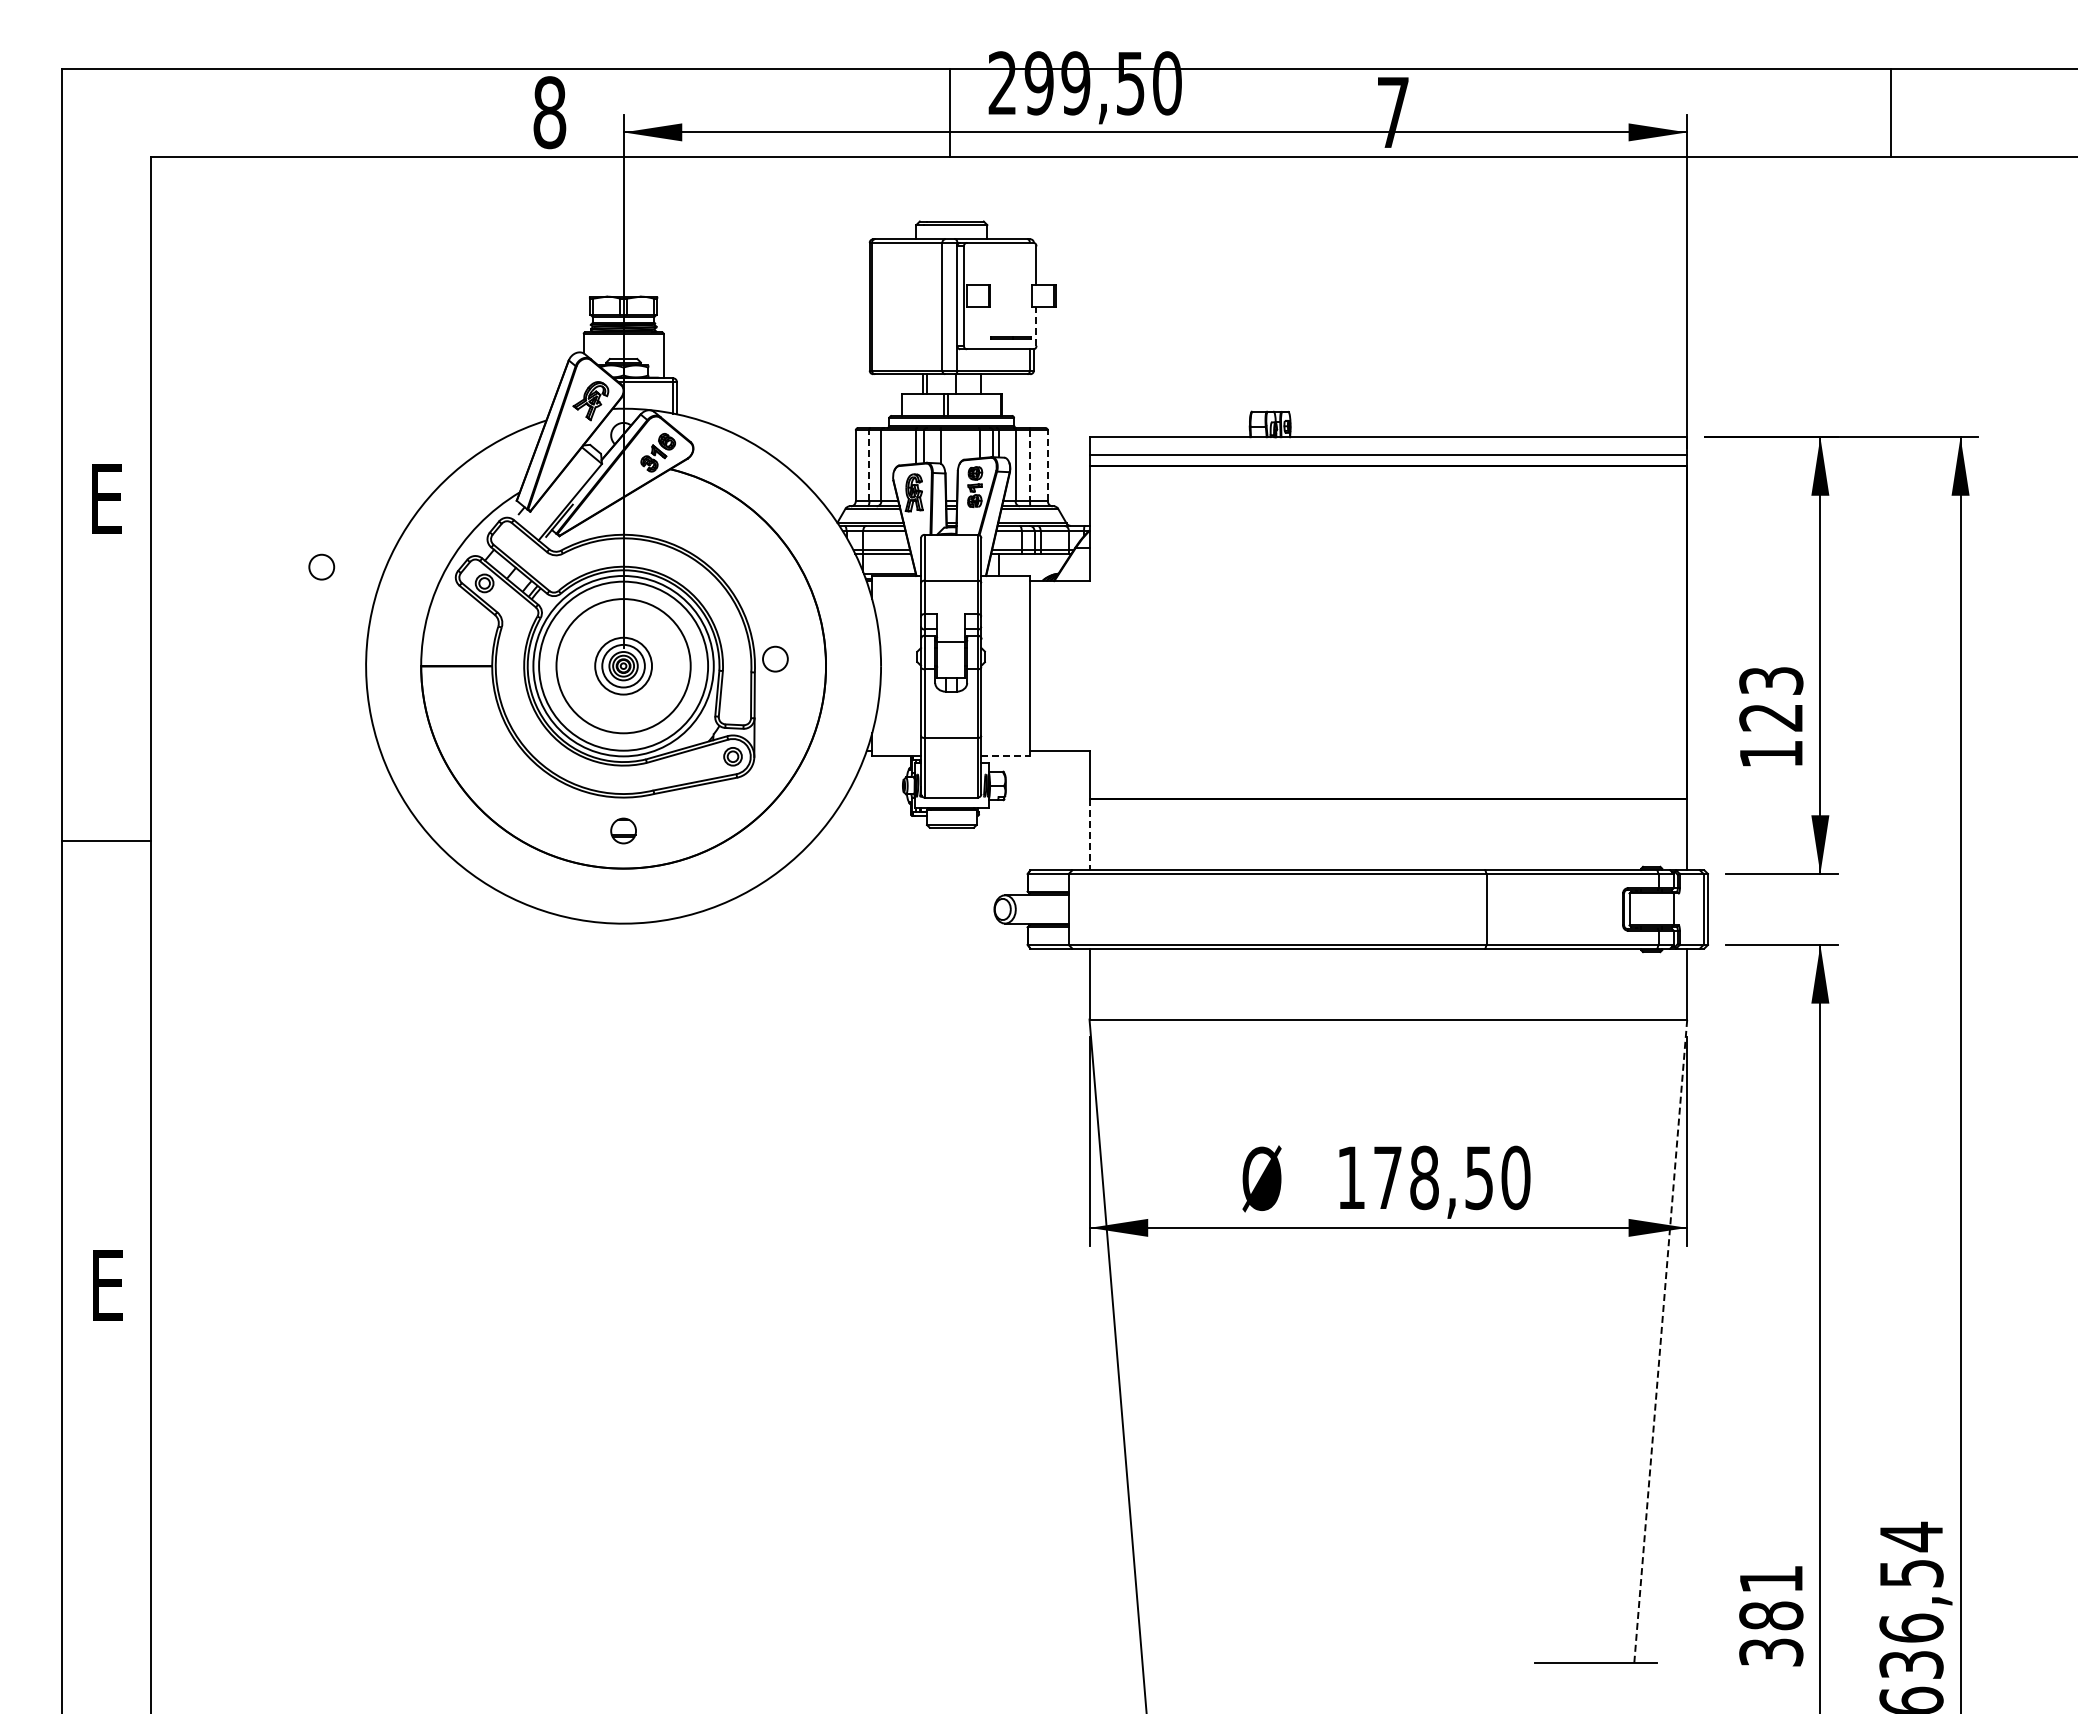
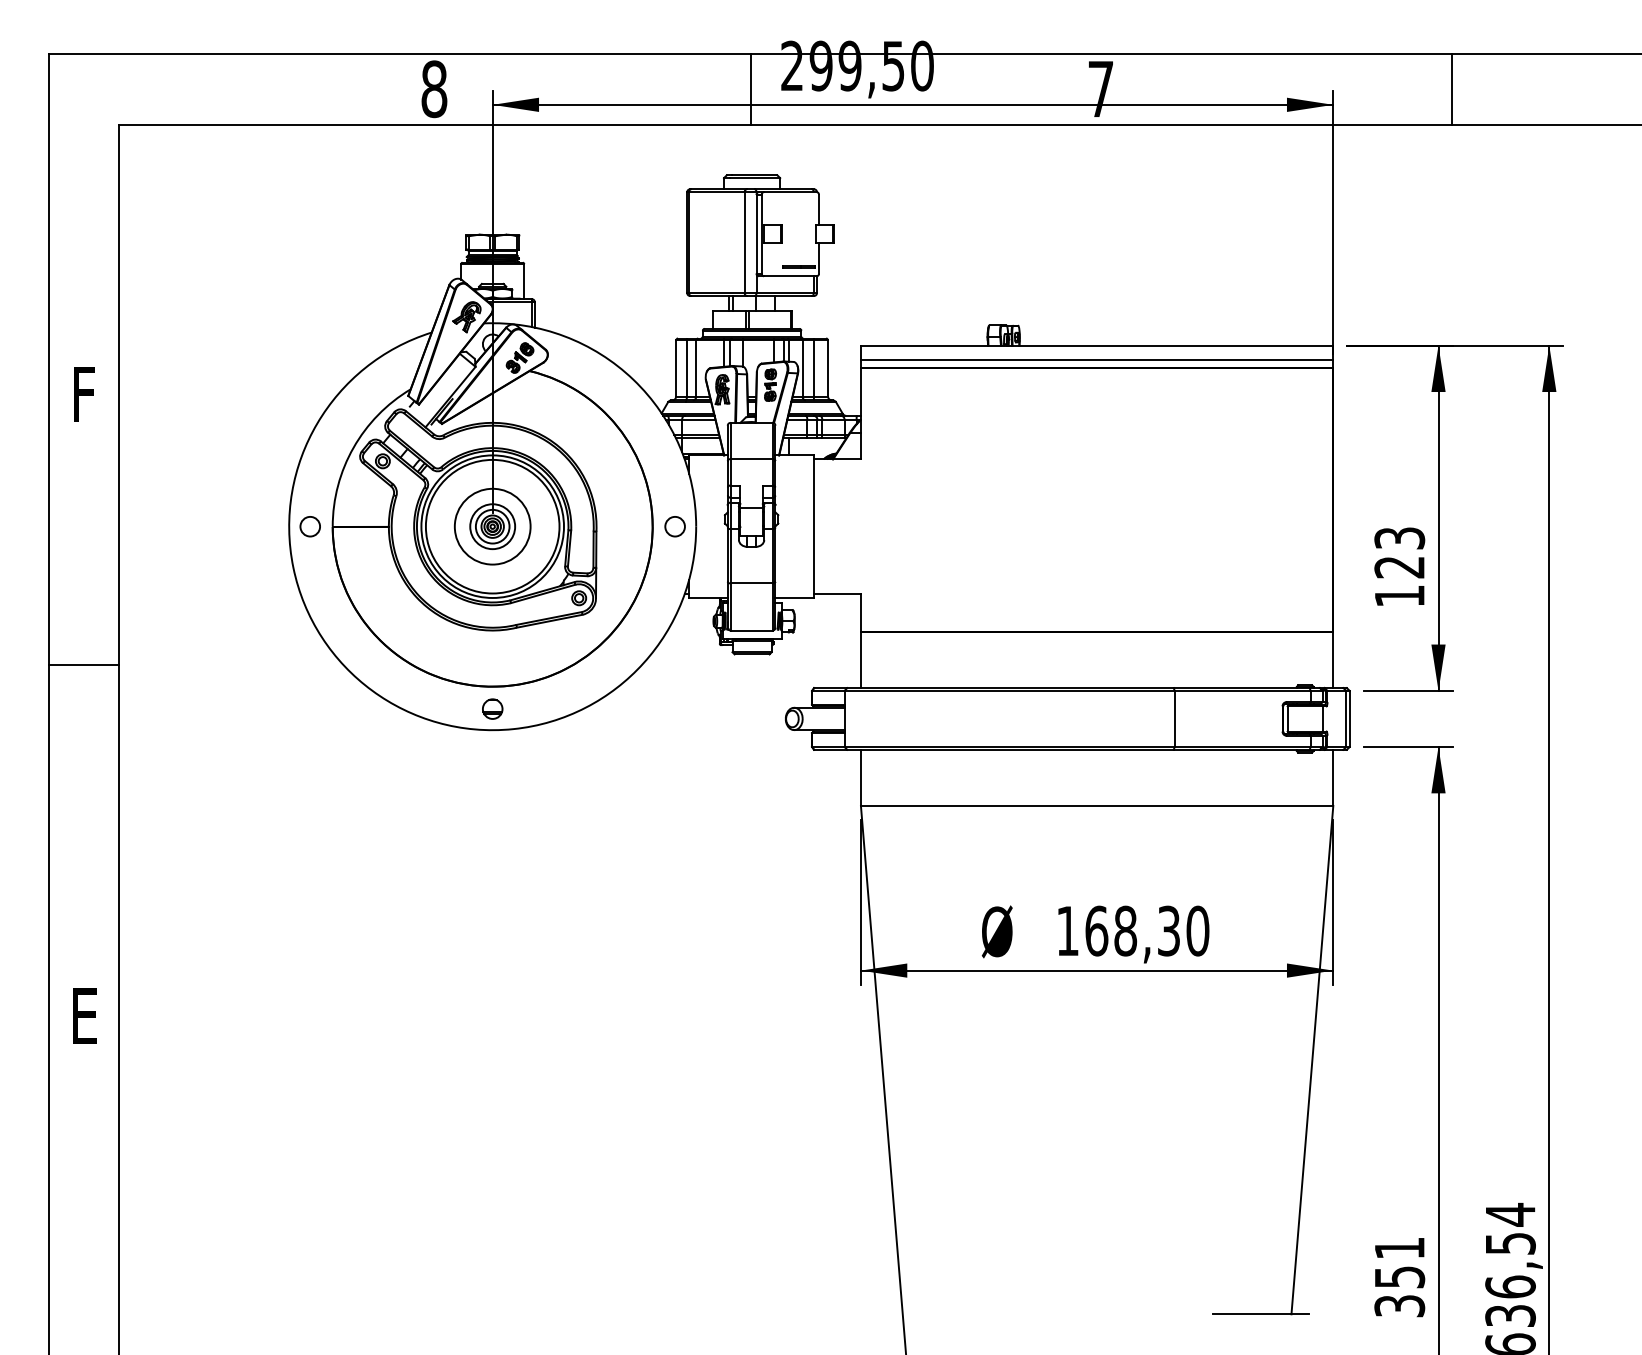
line: (1891, 112) -> (1452, 89), moved
line: (1036, 326) -> (819, 258), dashed -> solid
line: (869, 465) -> (687, 368), dashed -> solid
line: (1047, 465) -> (827, 368), dashed -> solid
line: (1030, 466) -> (814, 368), dashed -> solid
text: (106, 498) -> (84, 394), E -> F
circle: (321, 566) -> (310, 526), moved
circle: (775, 658) -> (675, 526), moved
circle: (623, 666) -> (492, 526), size x0.71
line: (1006, 756) -> (795, 598), dashed -> solid
part: (623, 830) -> (492, 708), moved
line: (1089, 834) -> (860, 659), dashed -> solid
text: (1433, 1177) -> (1132, 930), 178,50 -> 168,30
line: (1660, 1341) -> (1312, 1060), dashed -> solid
text: (1771, 1615) -> (1399, 1276), 381 -> 351

